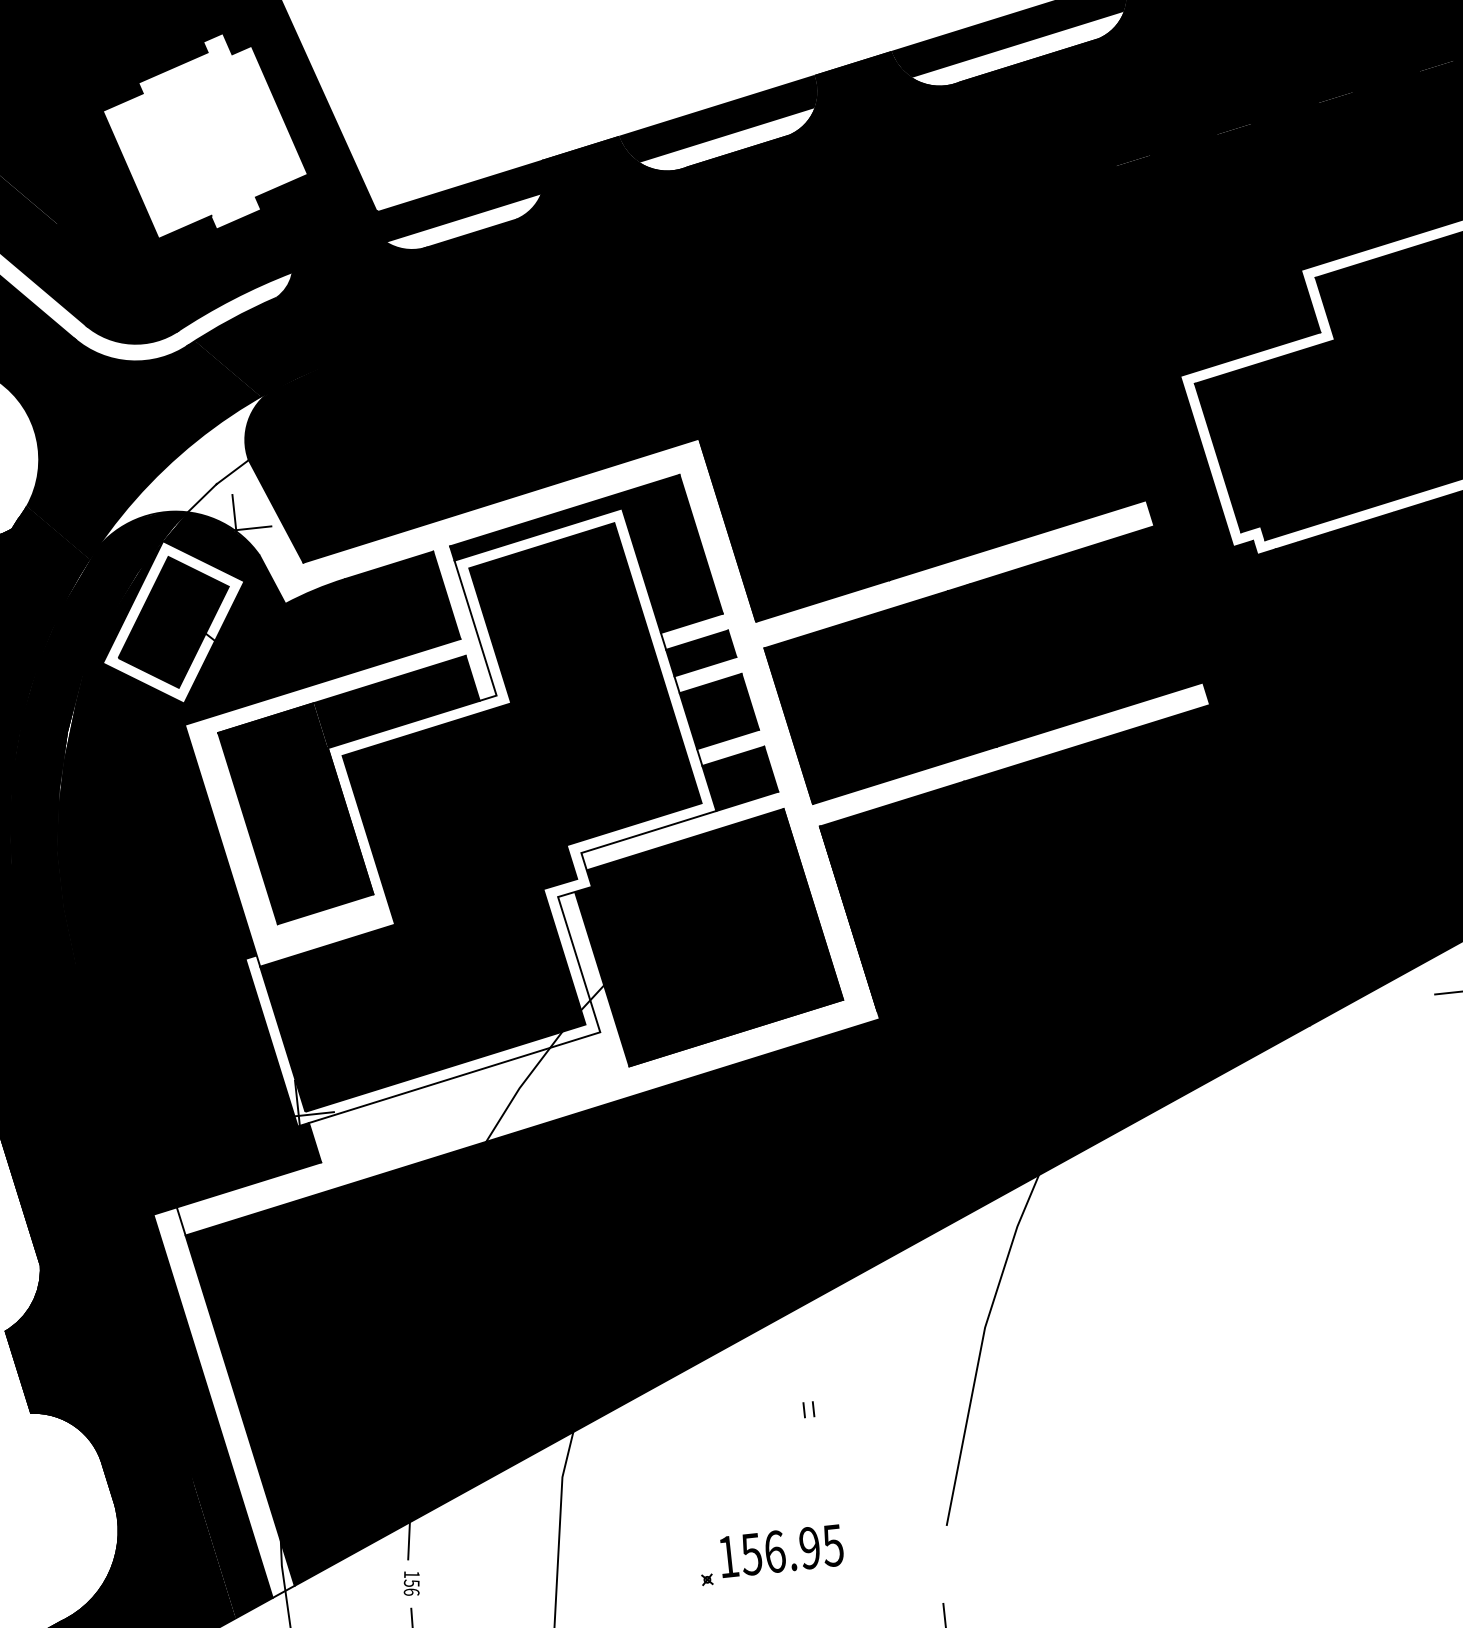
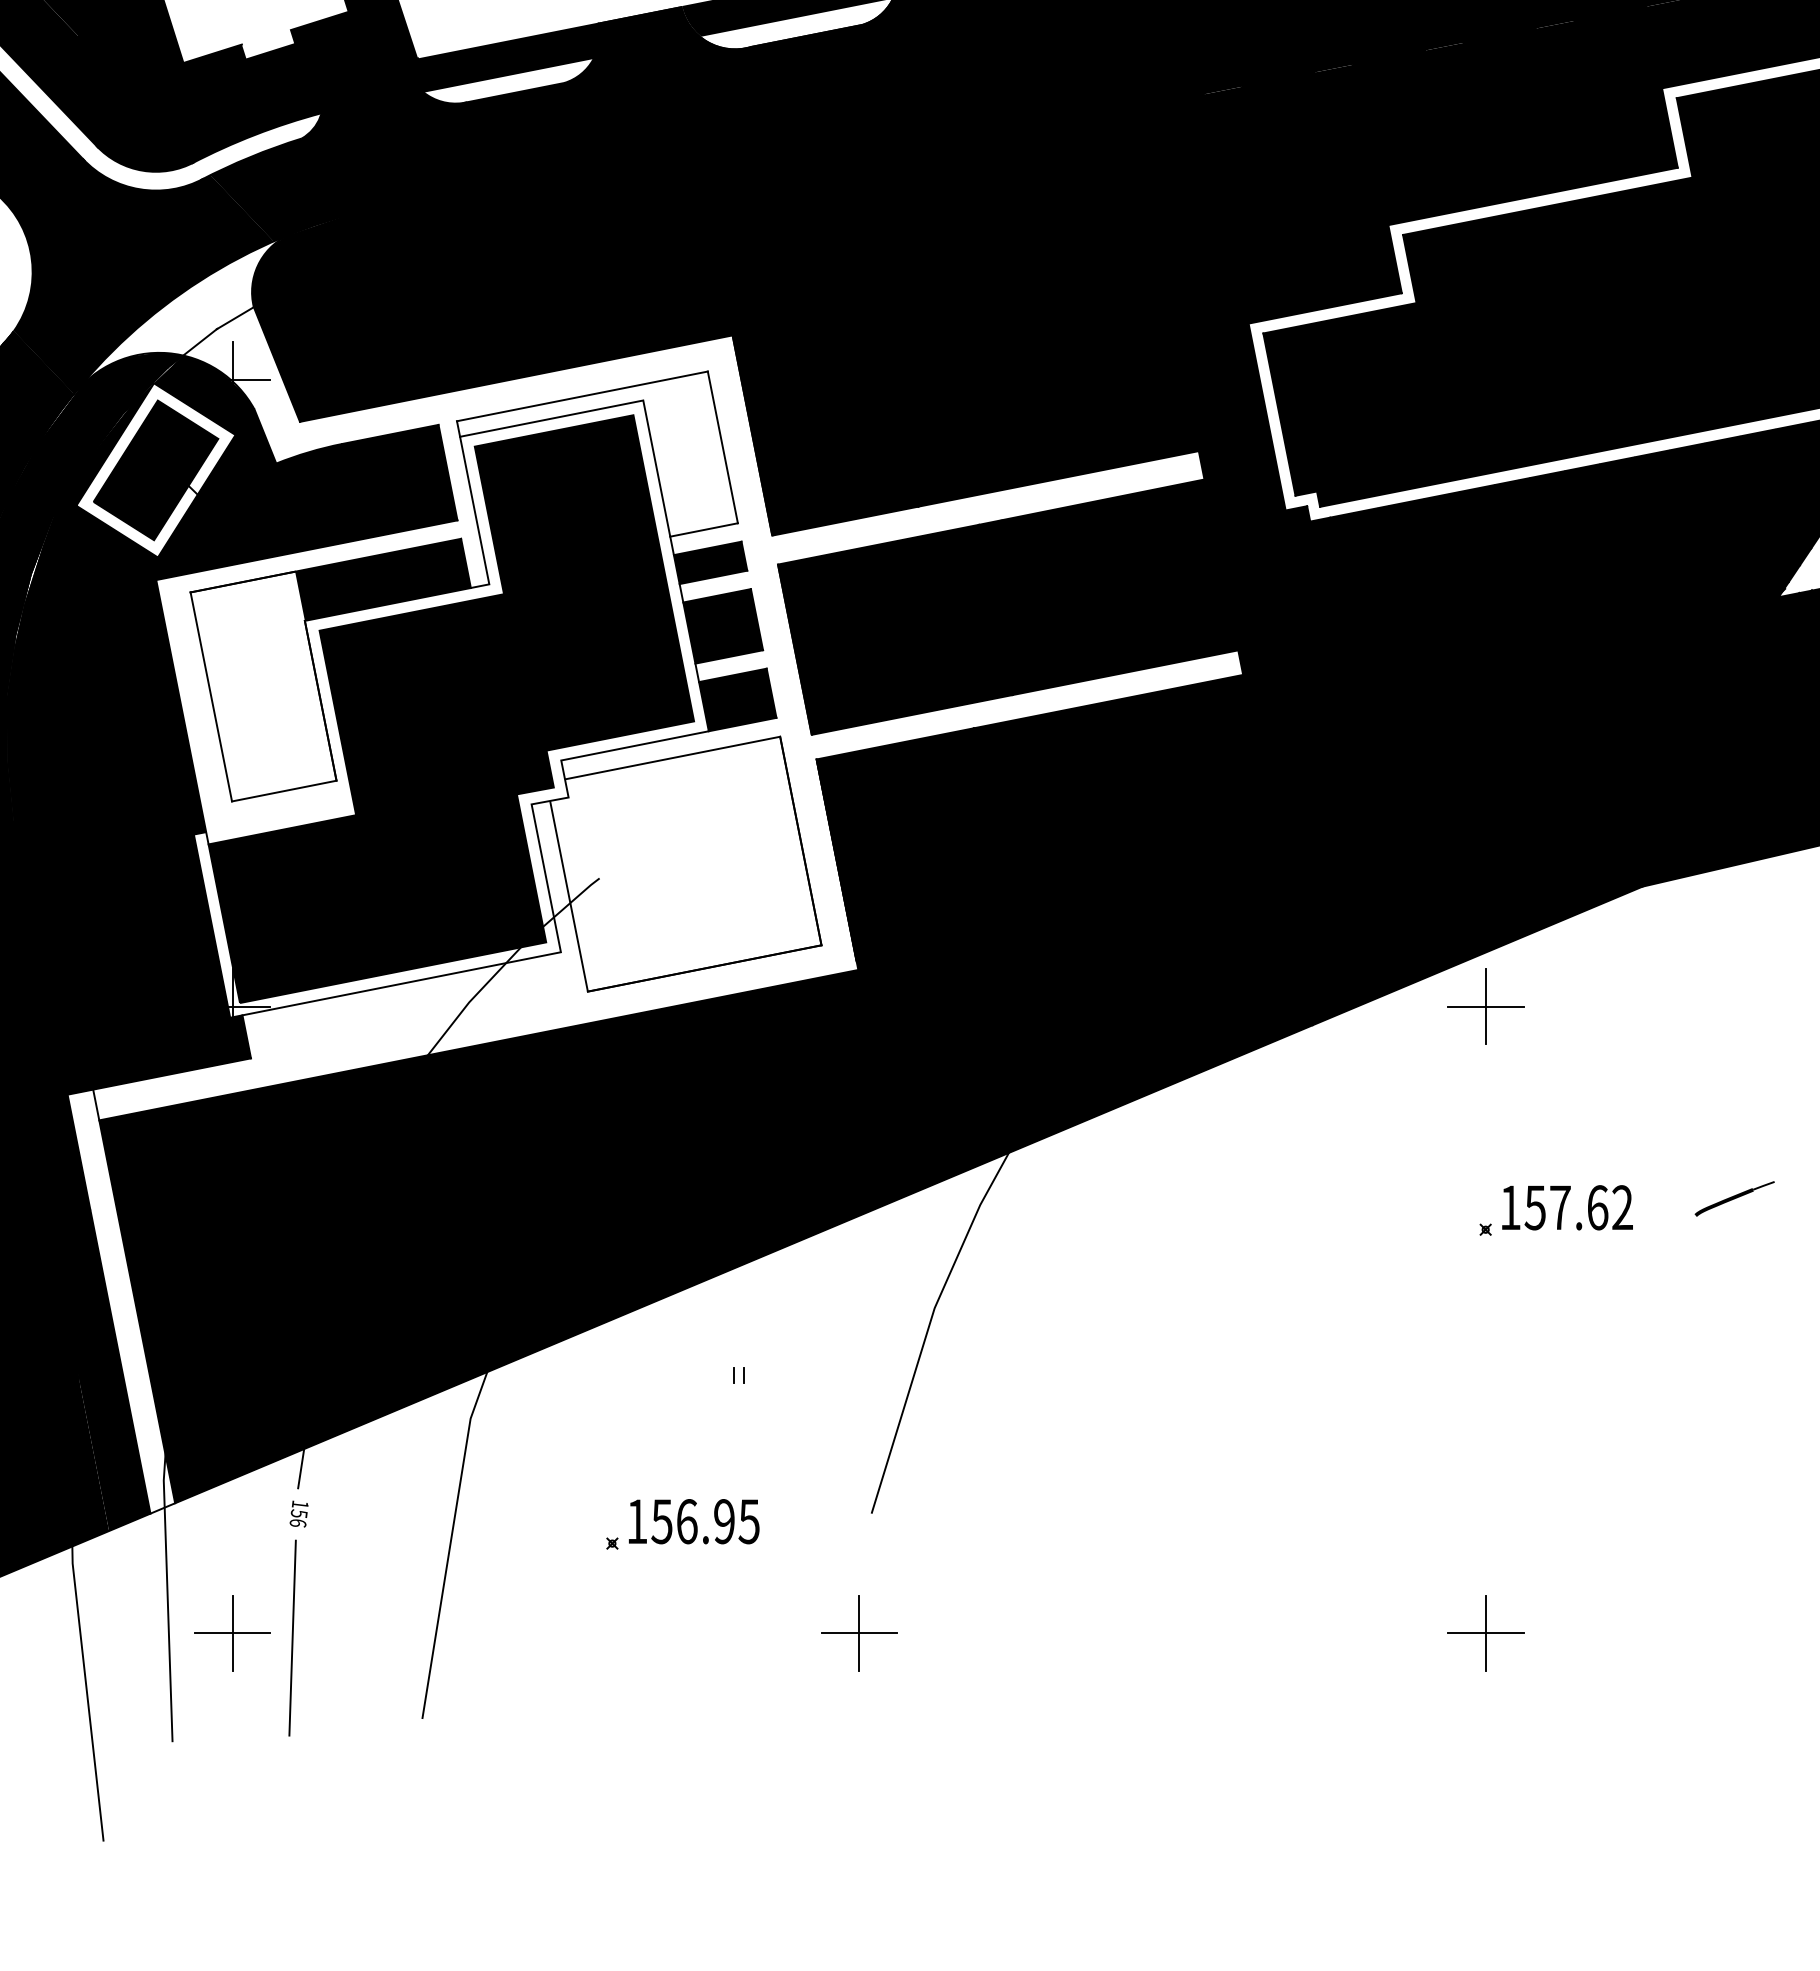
fill: (584, 562) -> (597, 453), removed
fill: (295, 813) -> (263, 686), removed
fill: (707, 936) -> (685, 863), removed

